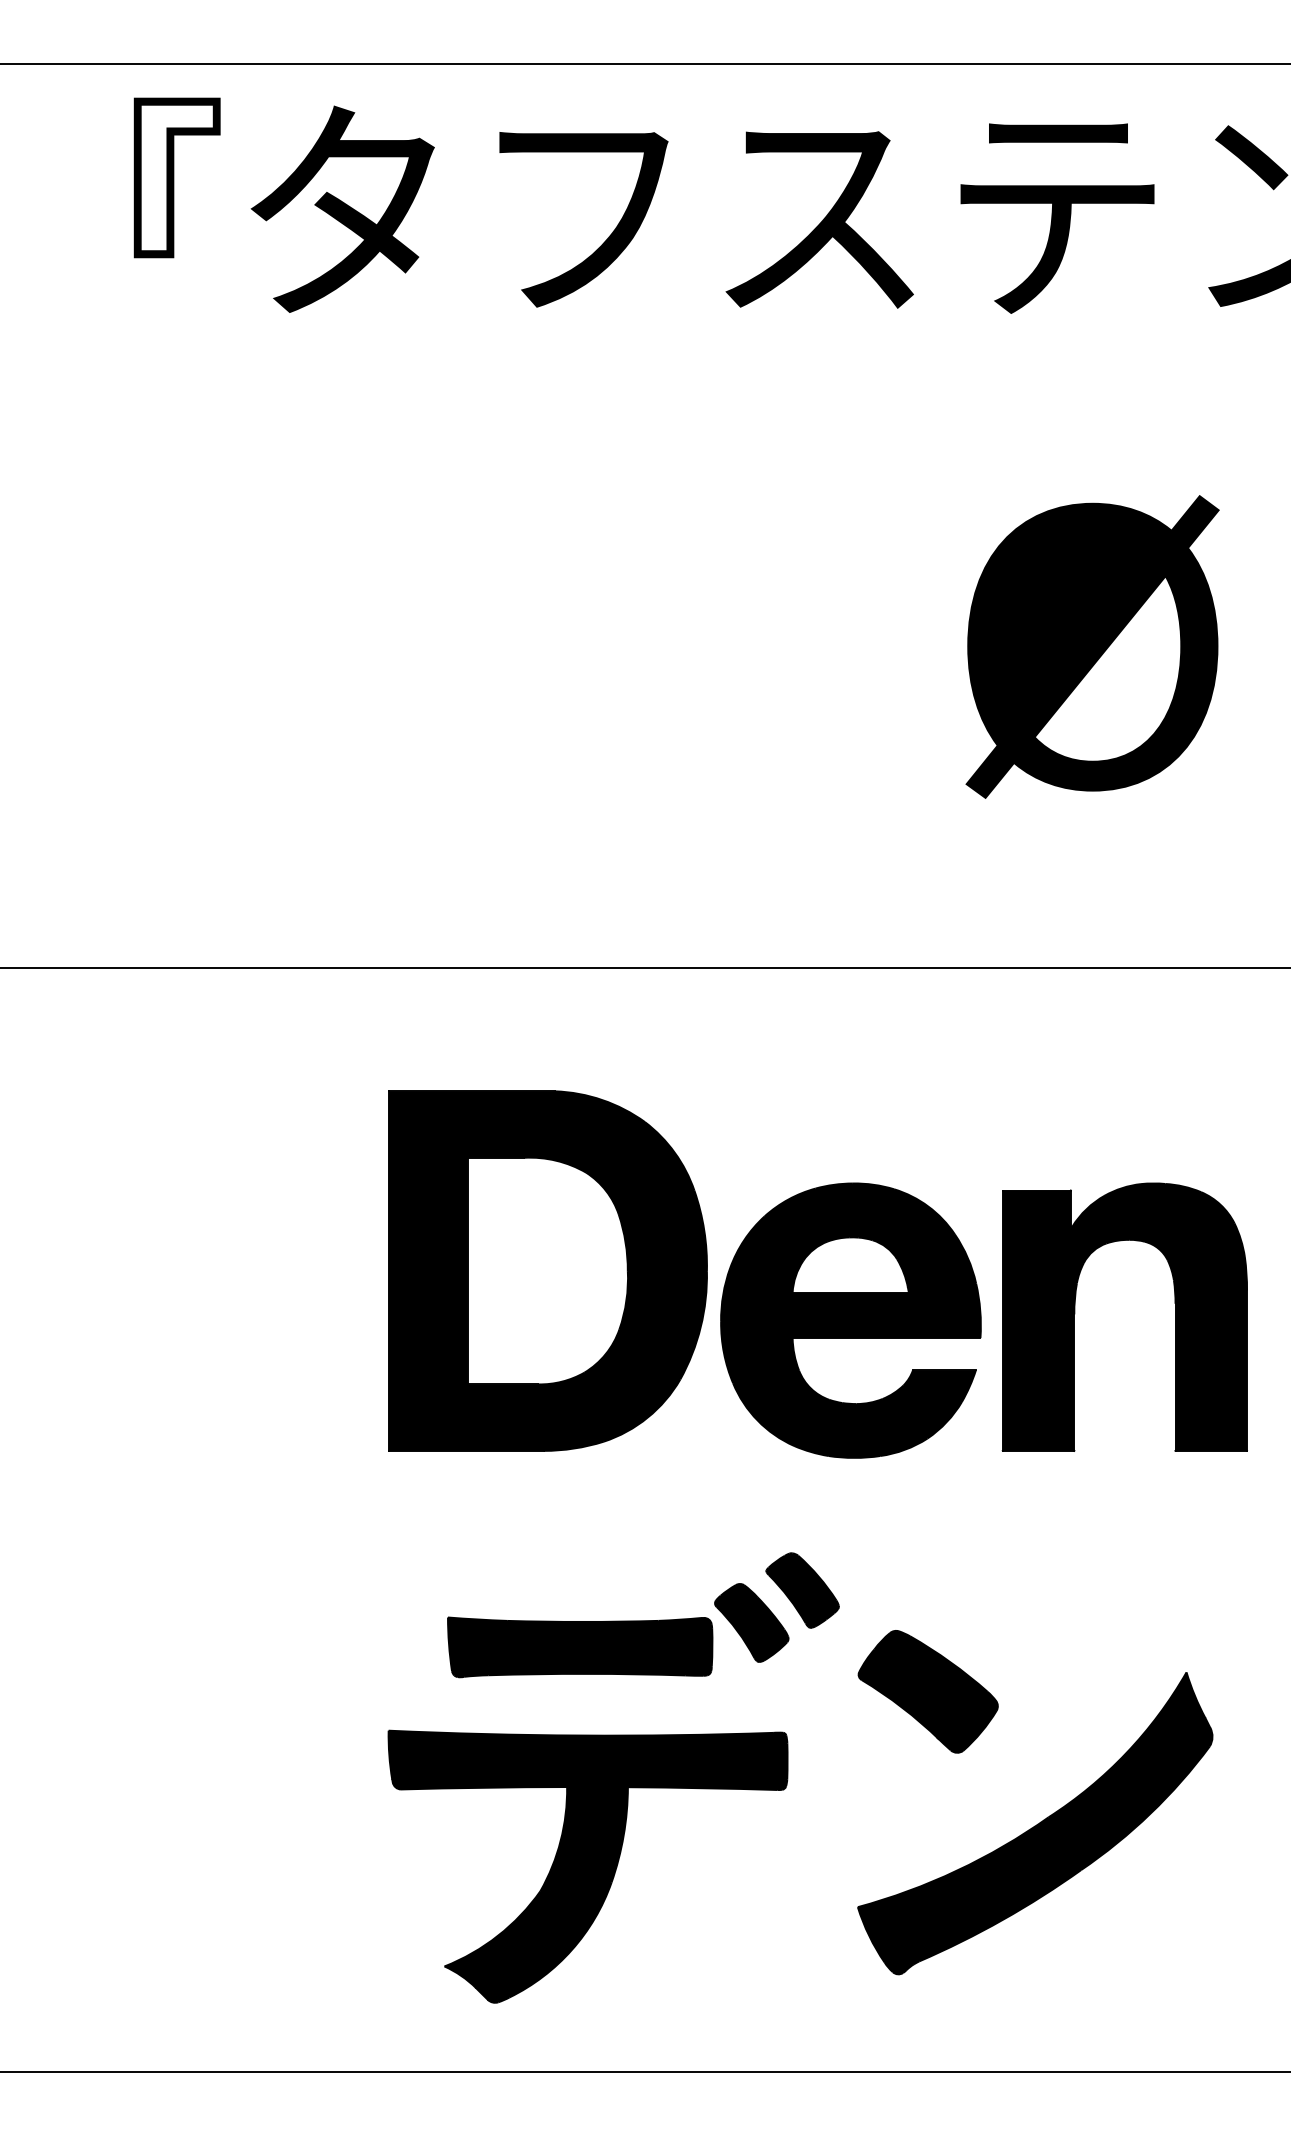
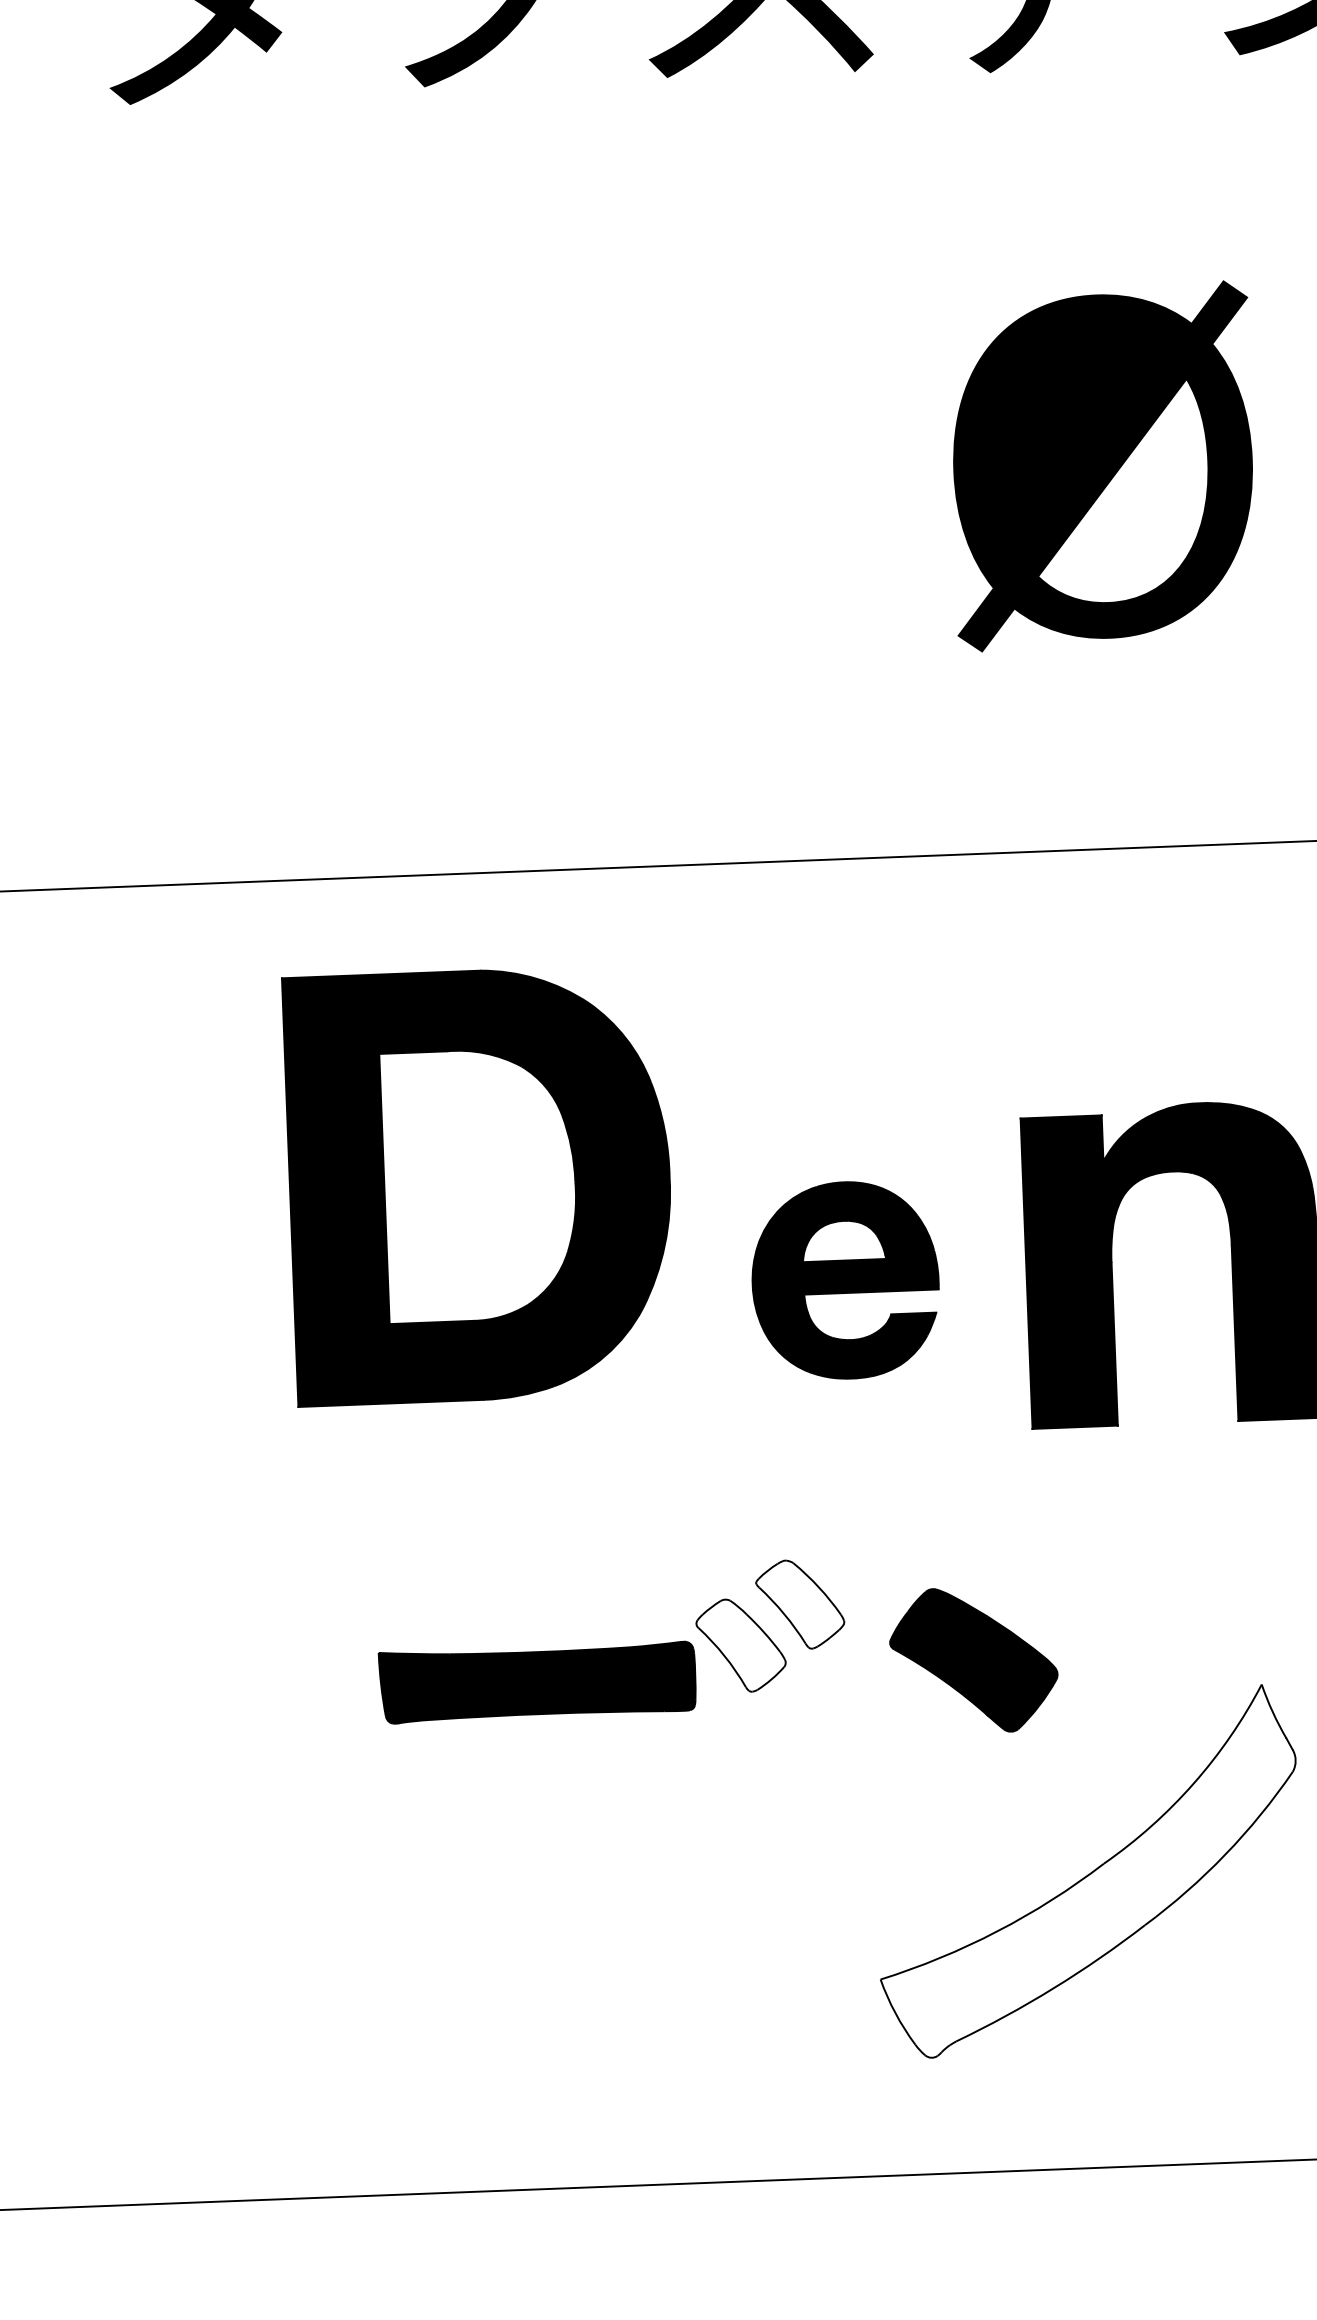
part: (547, 1270) -> (479, 1184), moved
part: (850, 1320) -> (844, 1280), size x0.6
fill: (802, 1590) -> (800, 1604), removed
fill: (751, 1622) -> (740, 1645), removed
part: (927, 1691) -> (973, 1659), moved
fill: (1034, 1823) -> (1087, 1871), removed
part: (587, 1866) -> (556, 1943), removed

